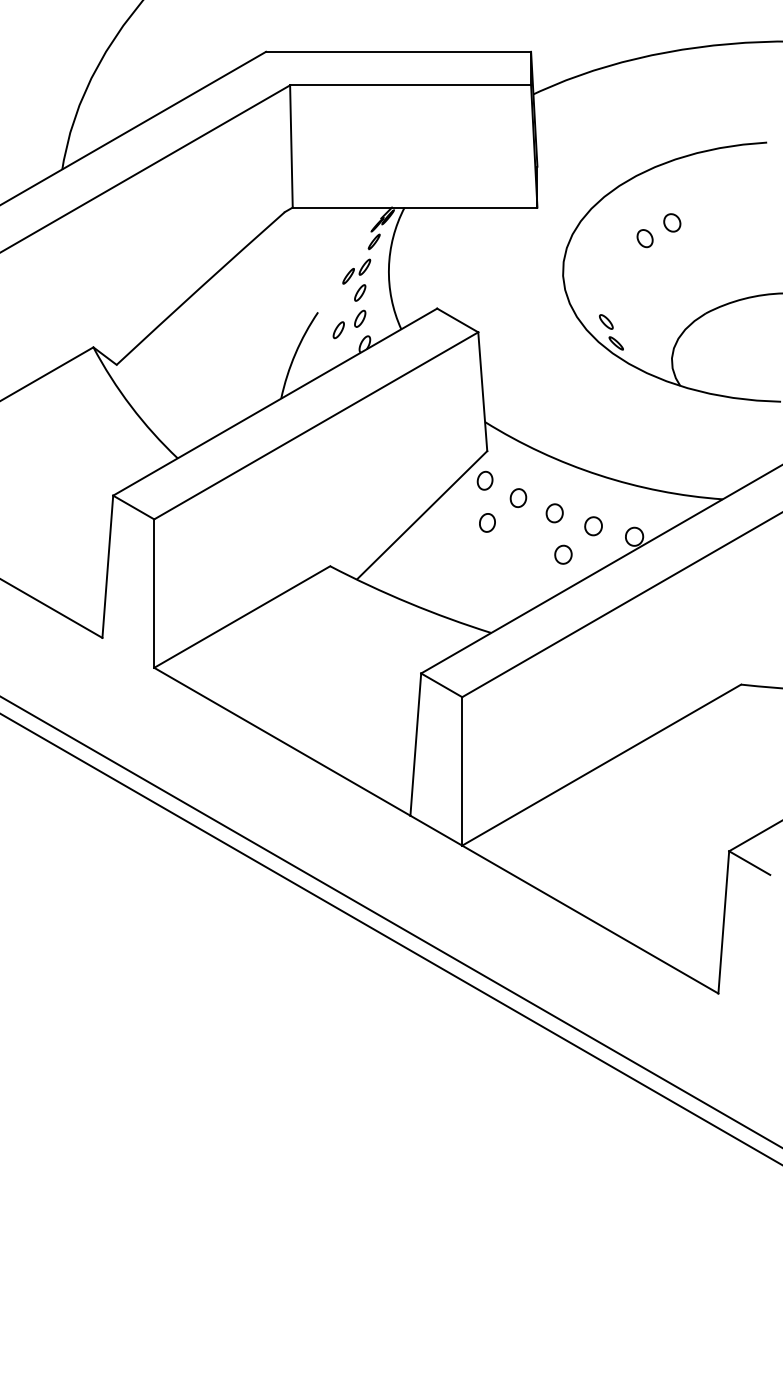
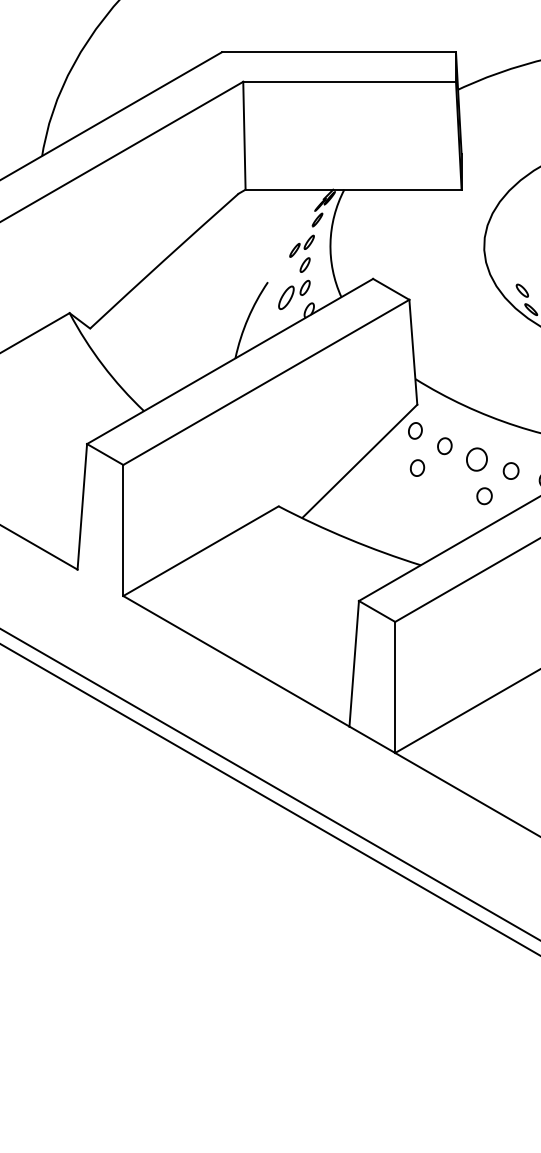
part: (338, 330) -> (285, 298), size x1.6
part: (554, 513) -> (476, 459), size x1.4

